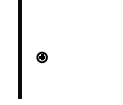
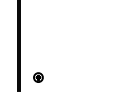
part: (42, 57) -> (38, 77), moved

